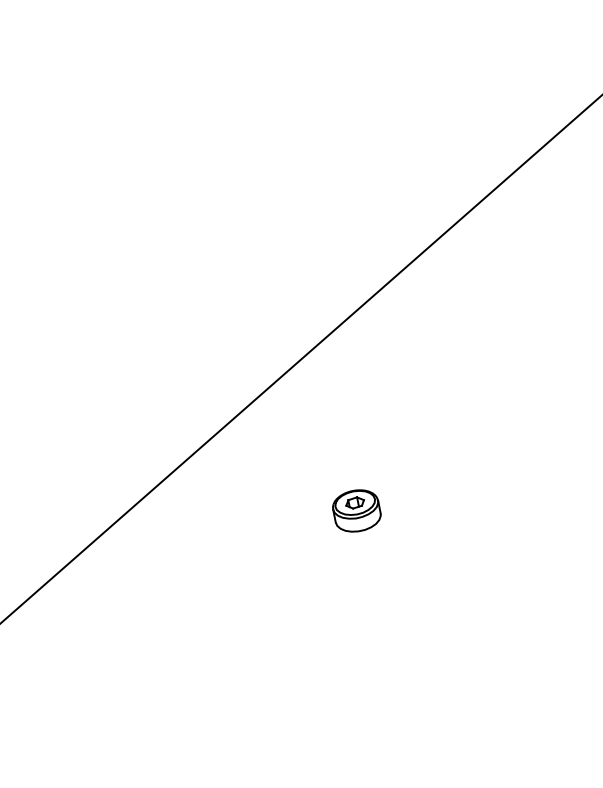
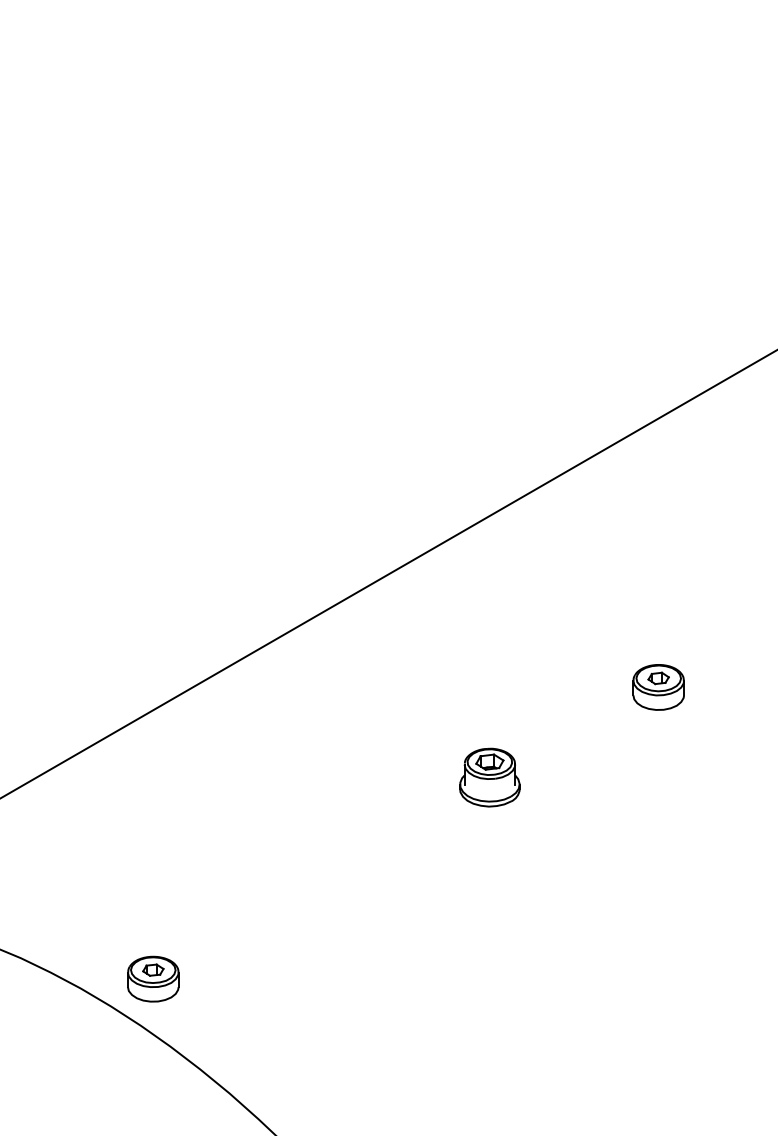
part: (356, 511) -> (658, 687), moved
part: (340, 597) -> (489, 777), added

